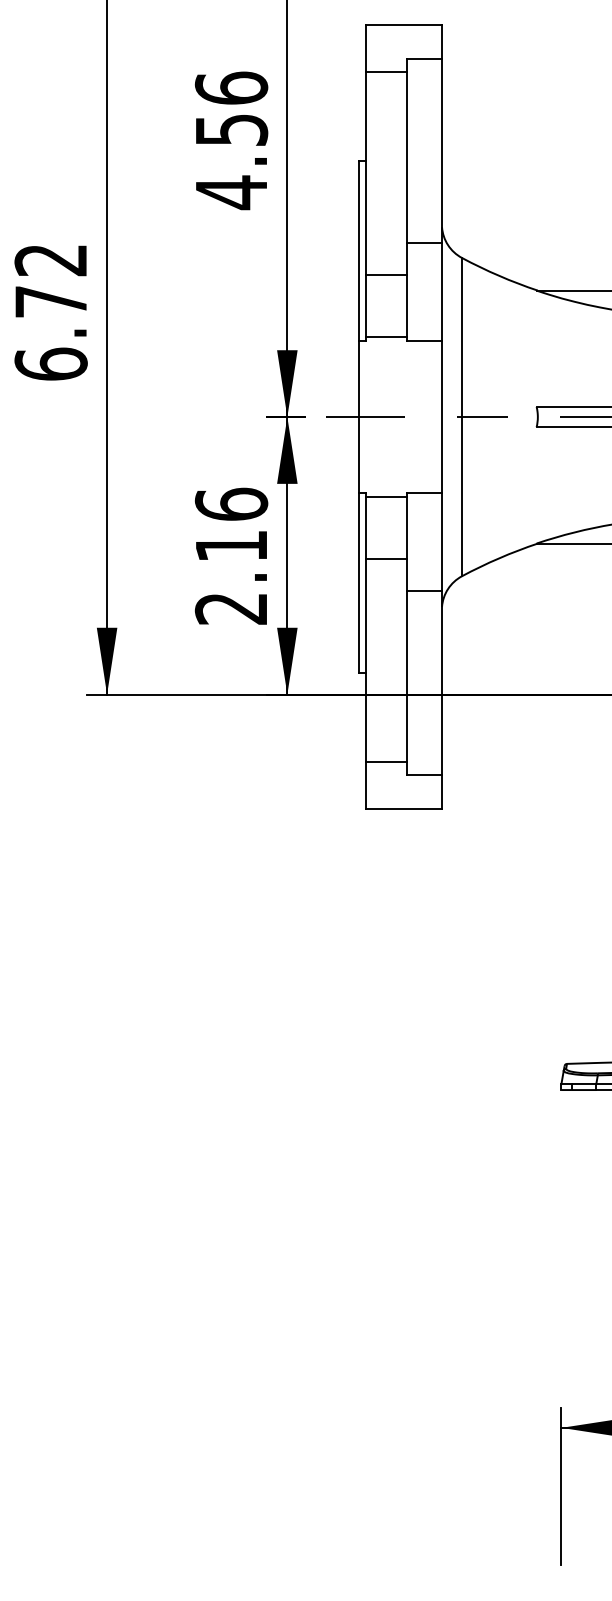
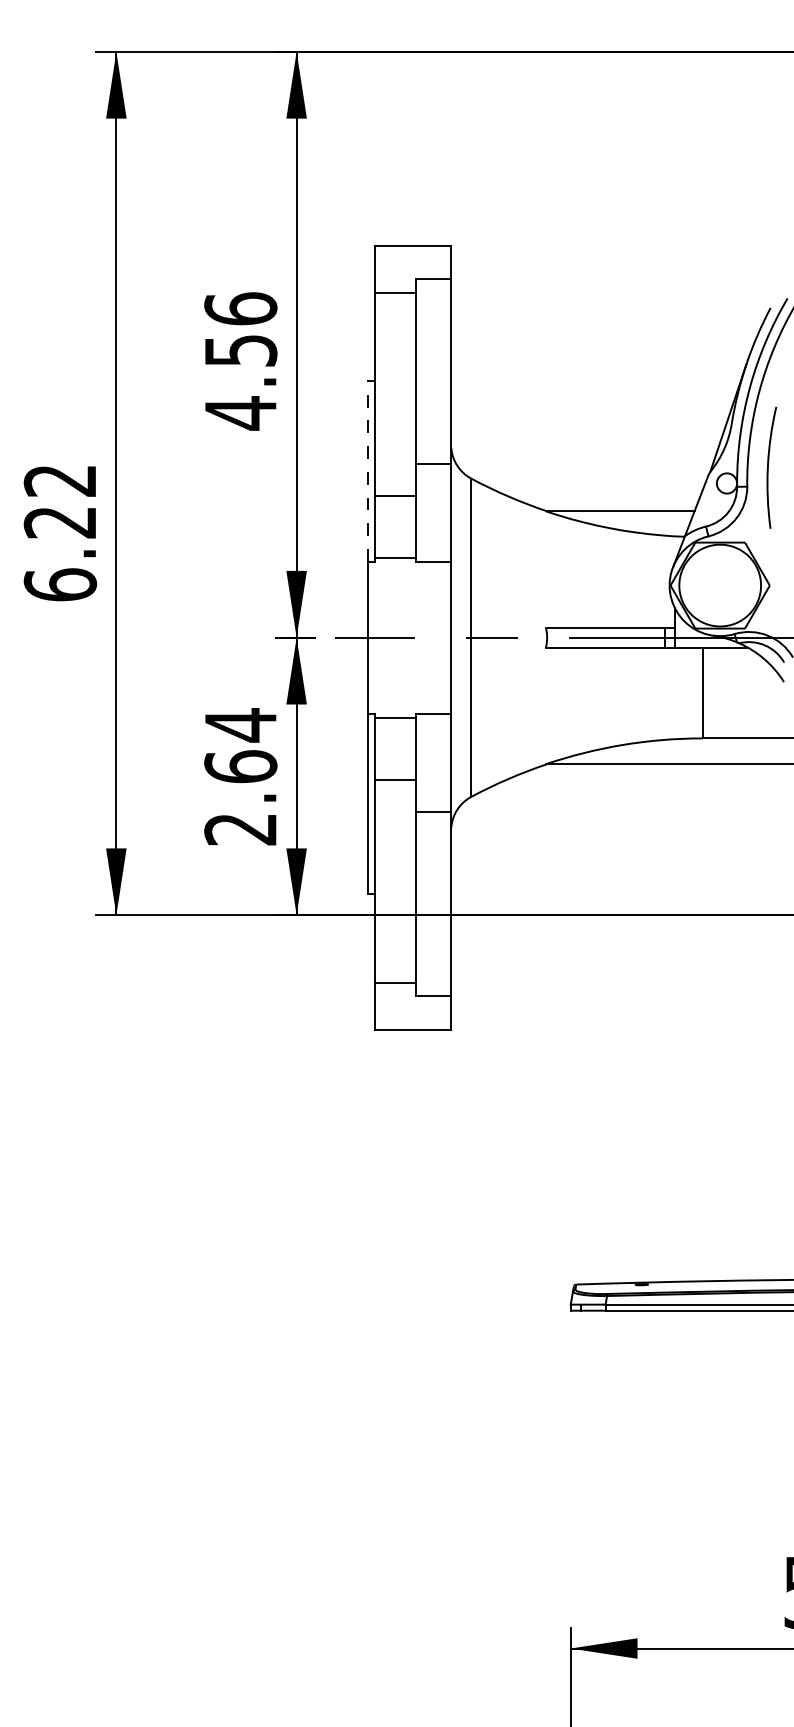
line: (358, 250) -> (367, 471), solid -> dashed
text: (50, 301) -> (59, 522), 6.72 -> 6.22
text: (231, 524) -> (240, 745), 2.16 -> 2.64

